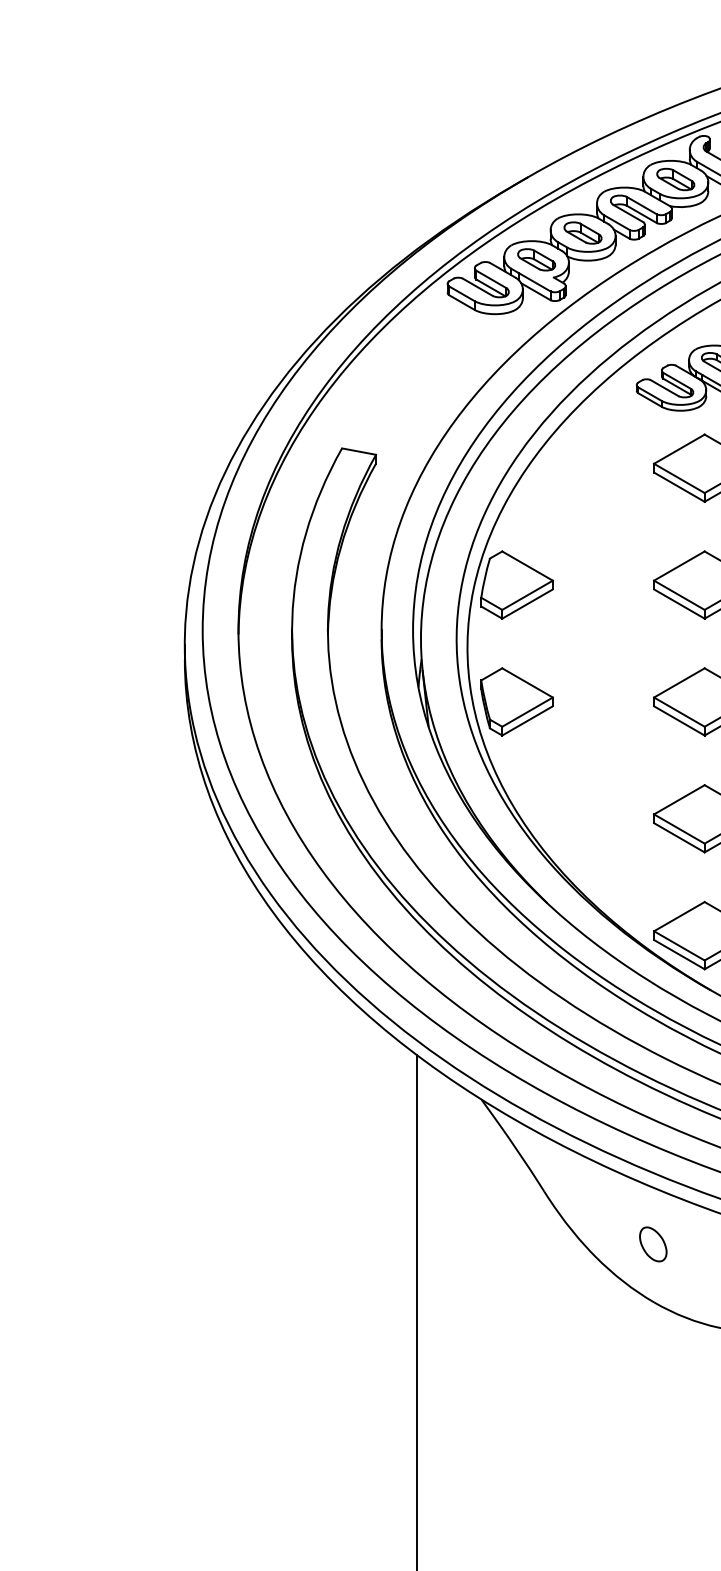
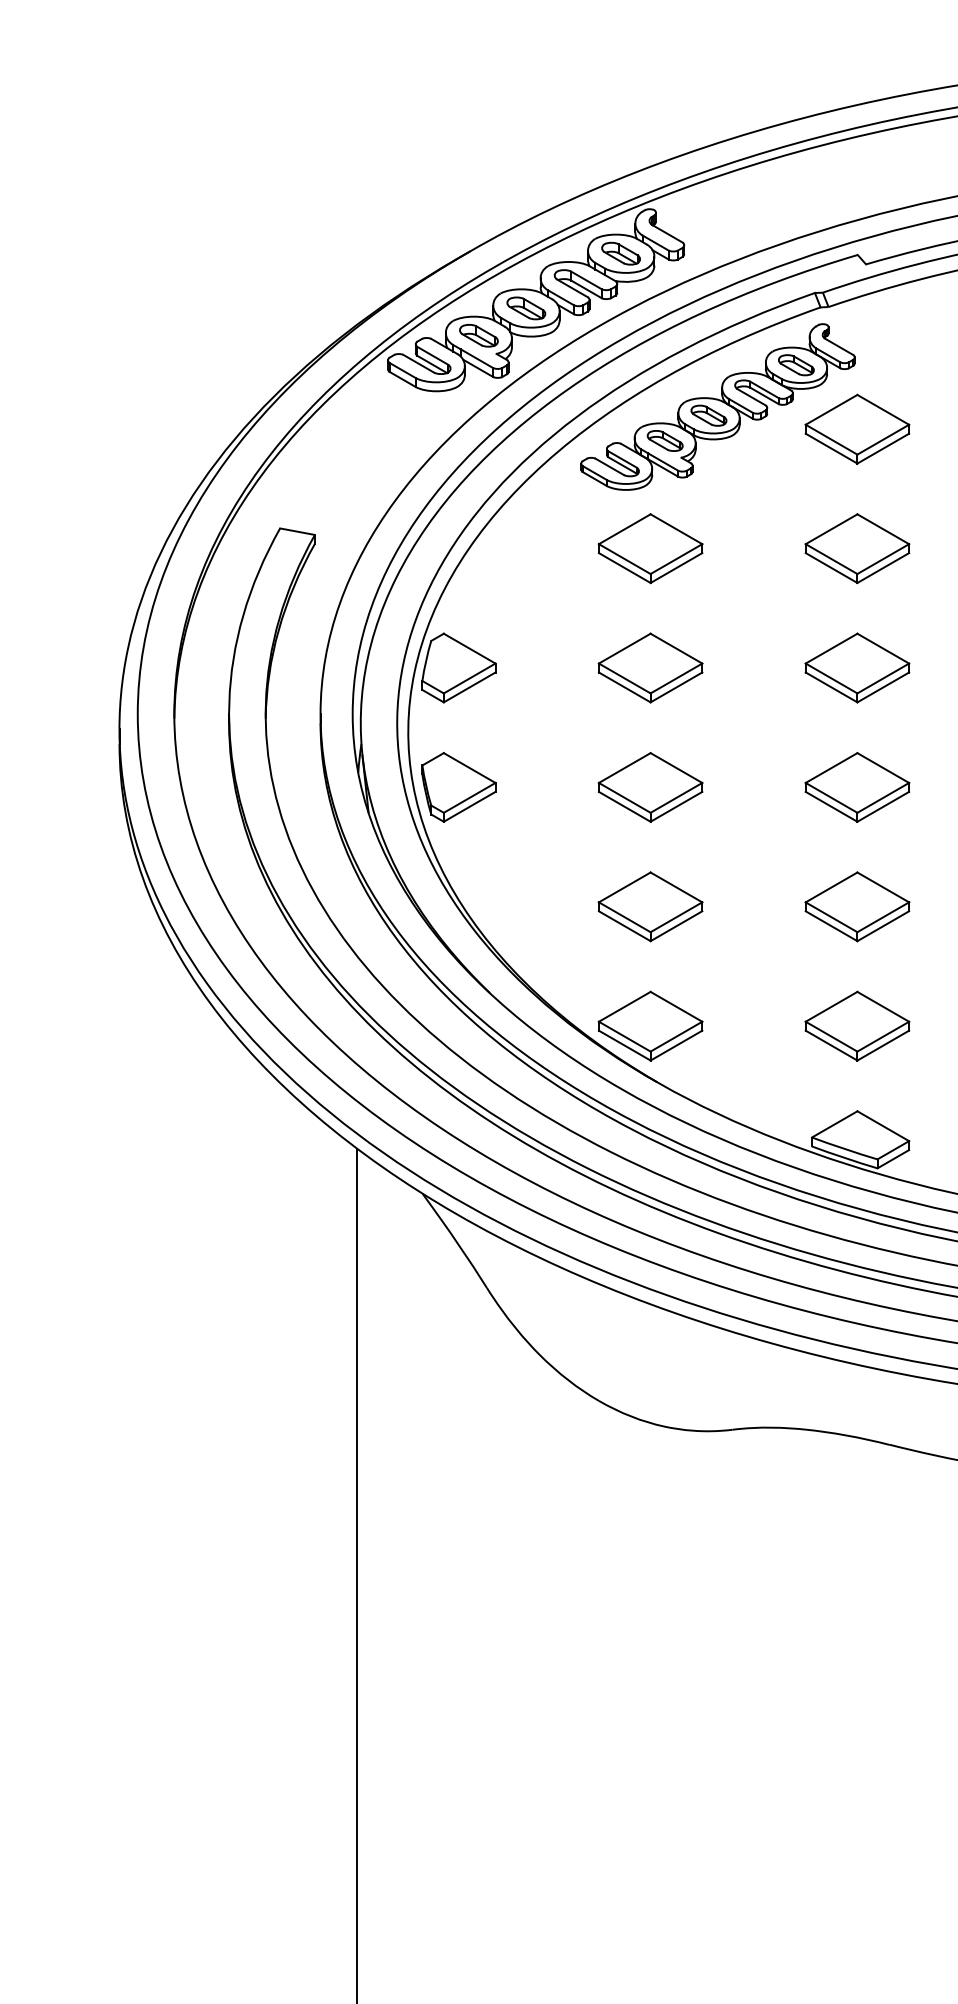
part: (652, 1244) -> (597, 1341), removed

